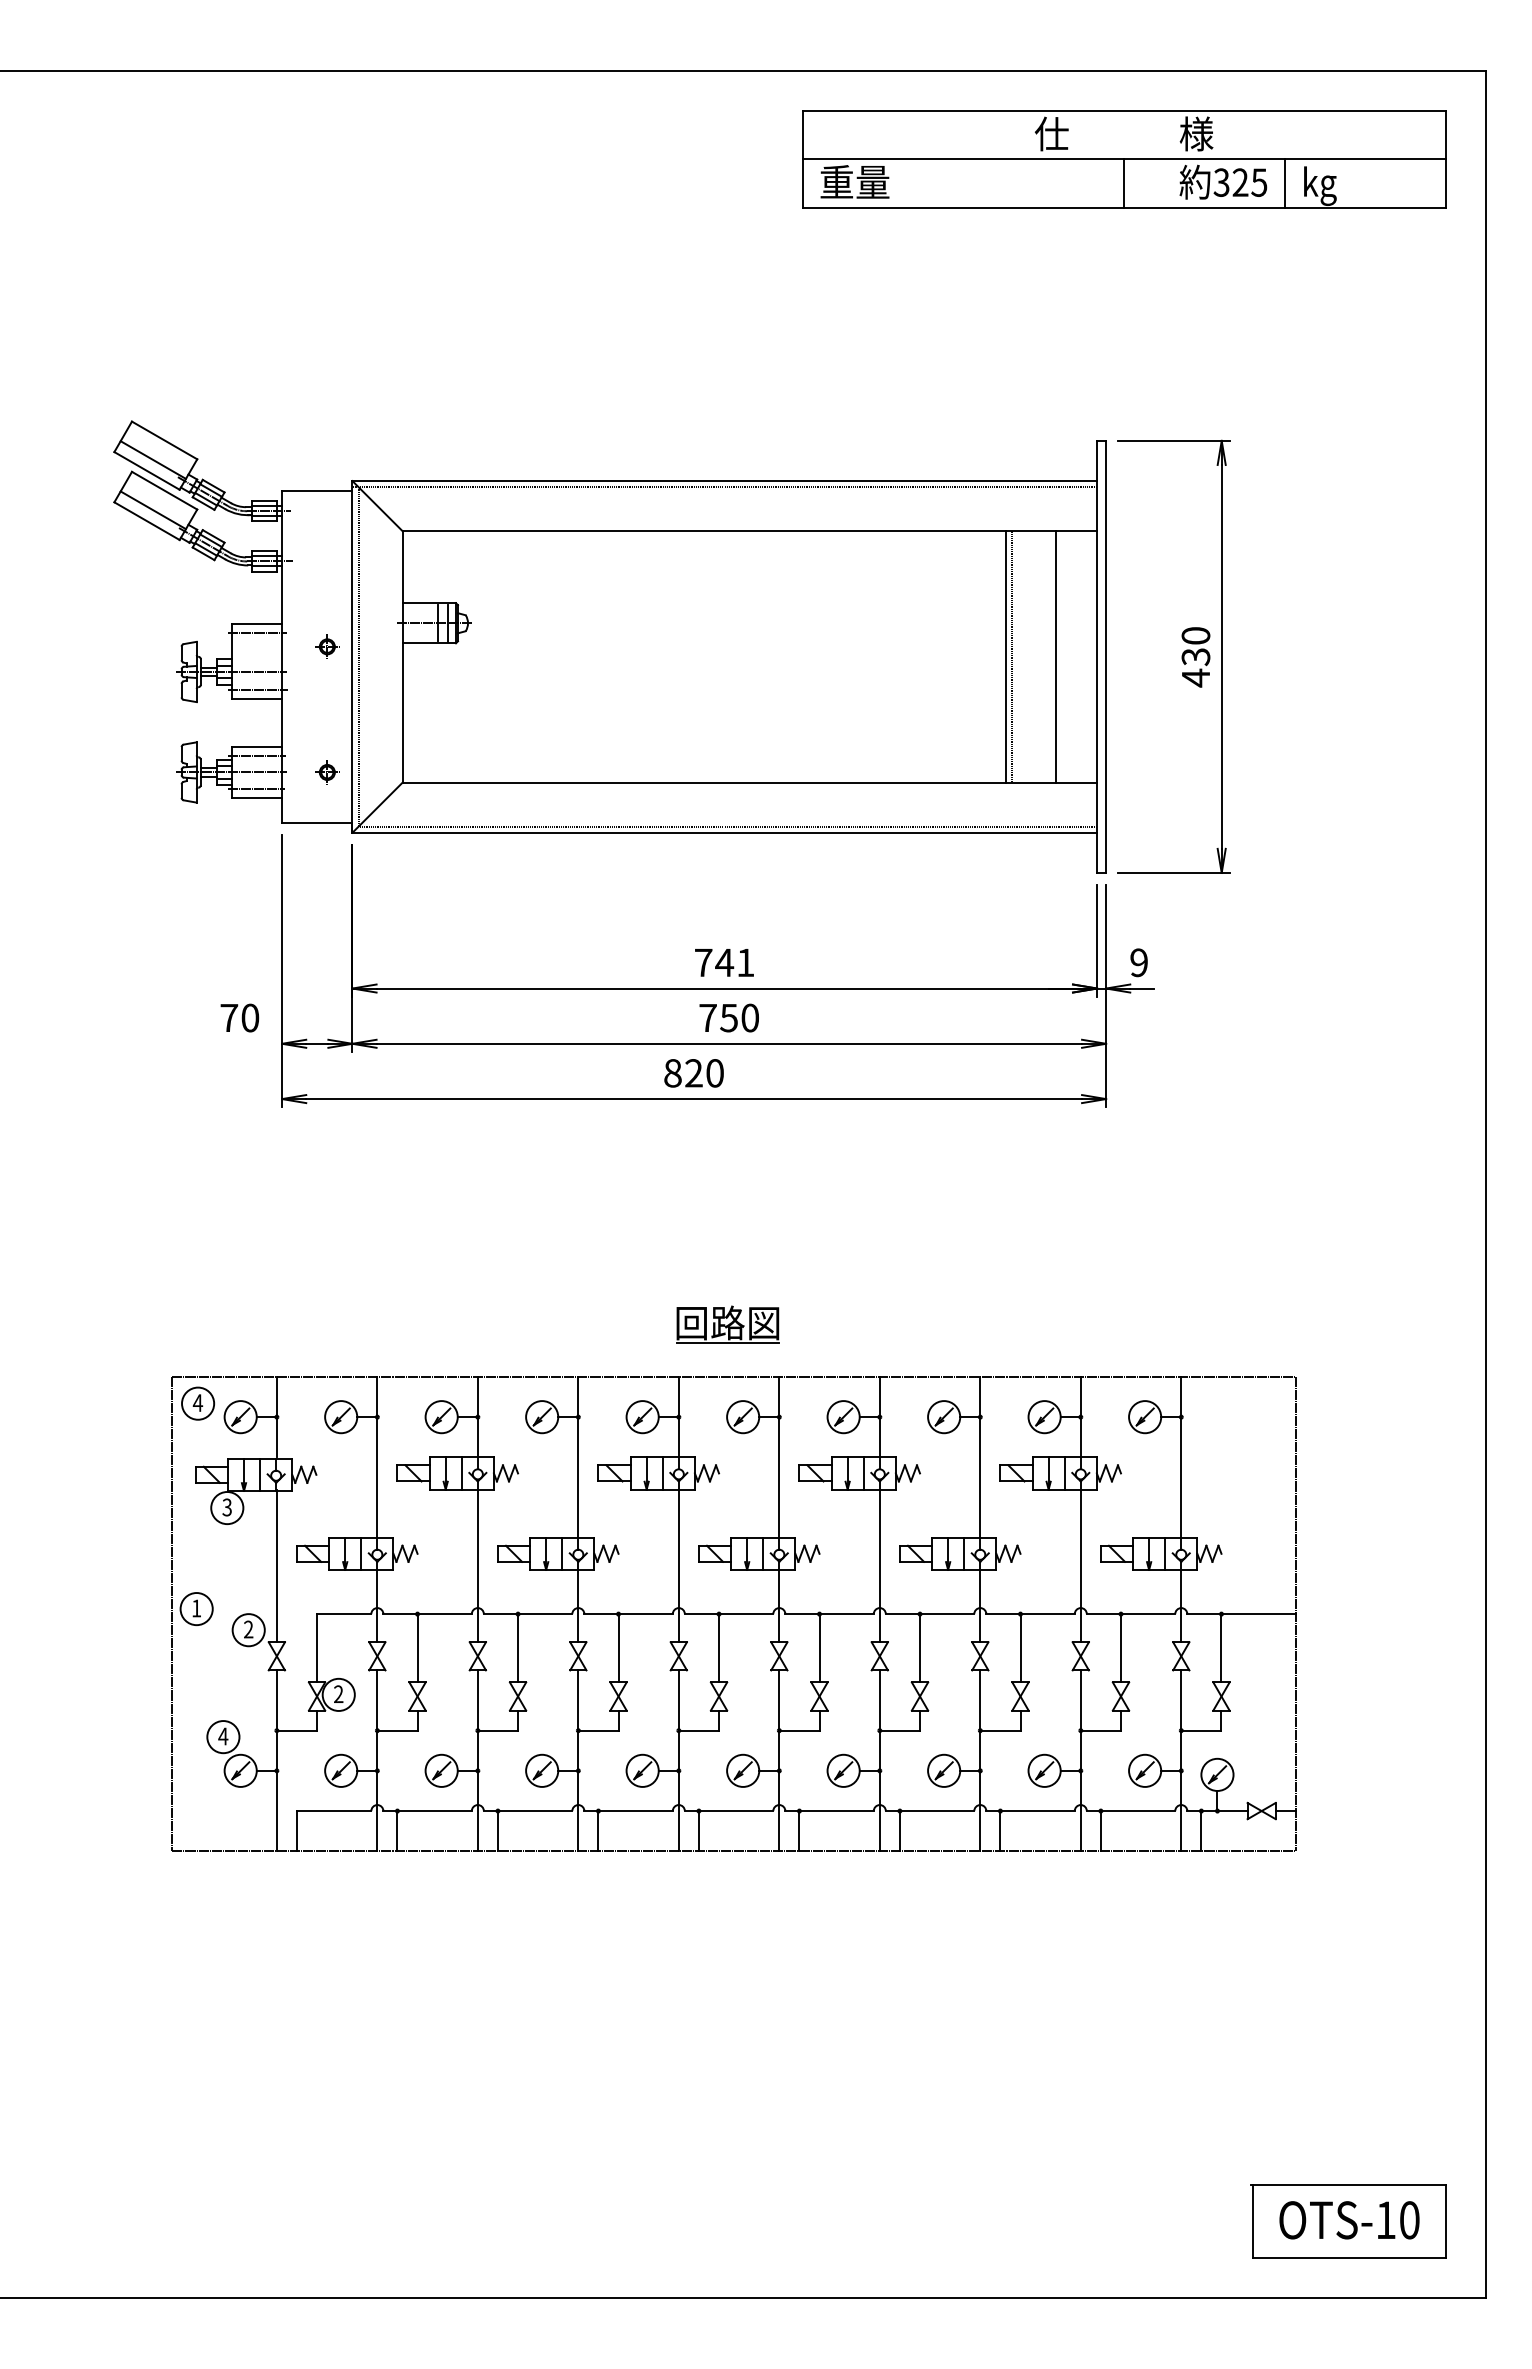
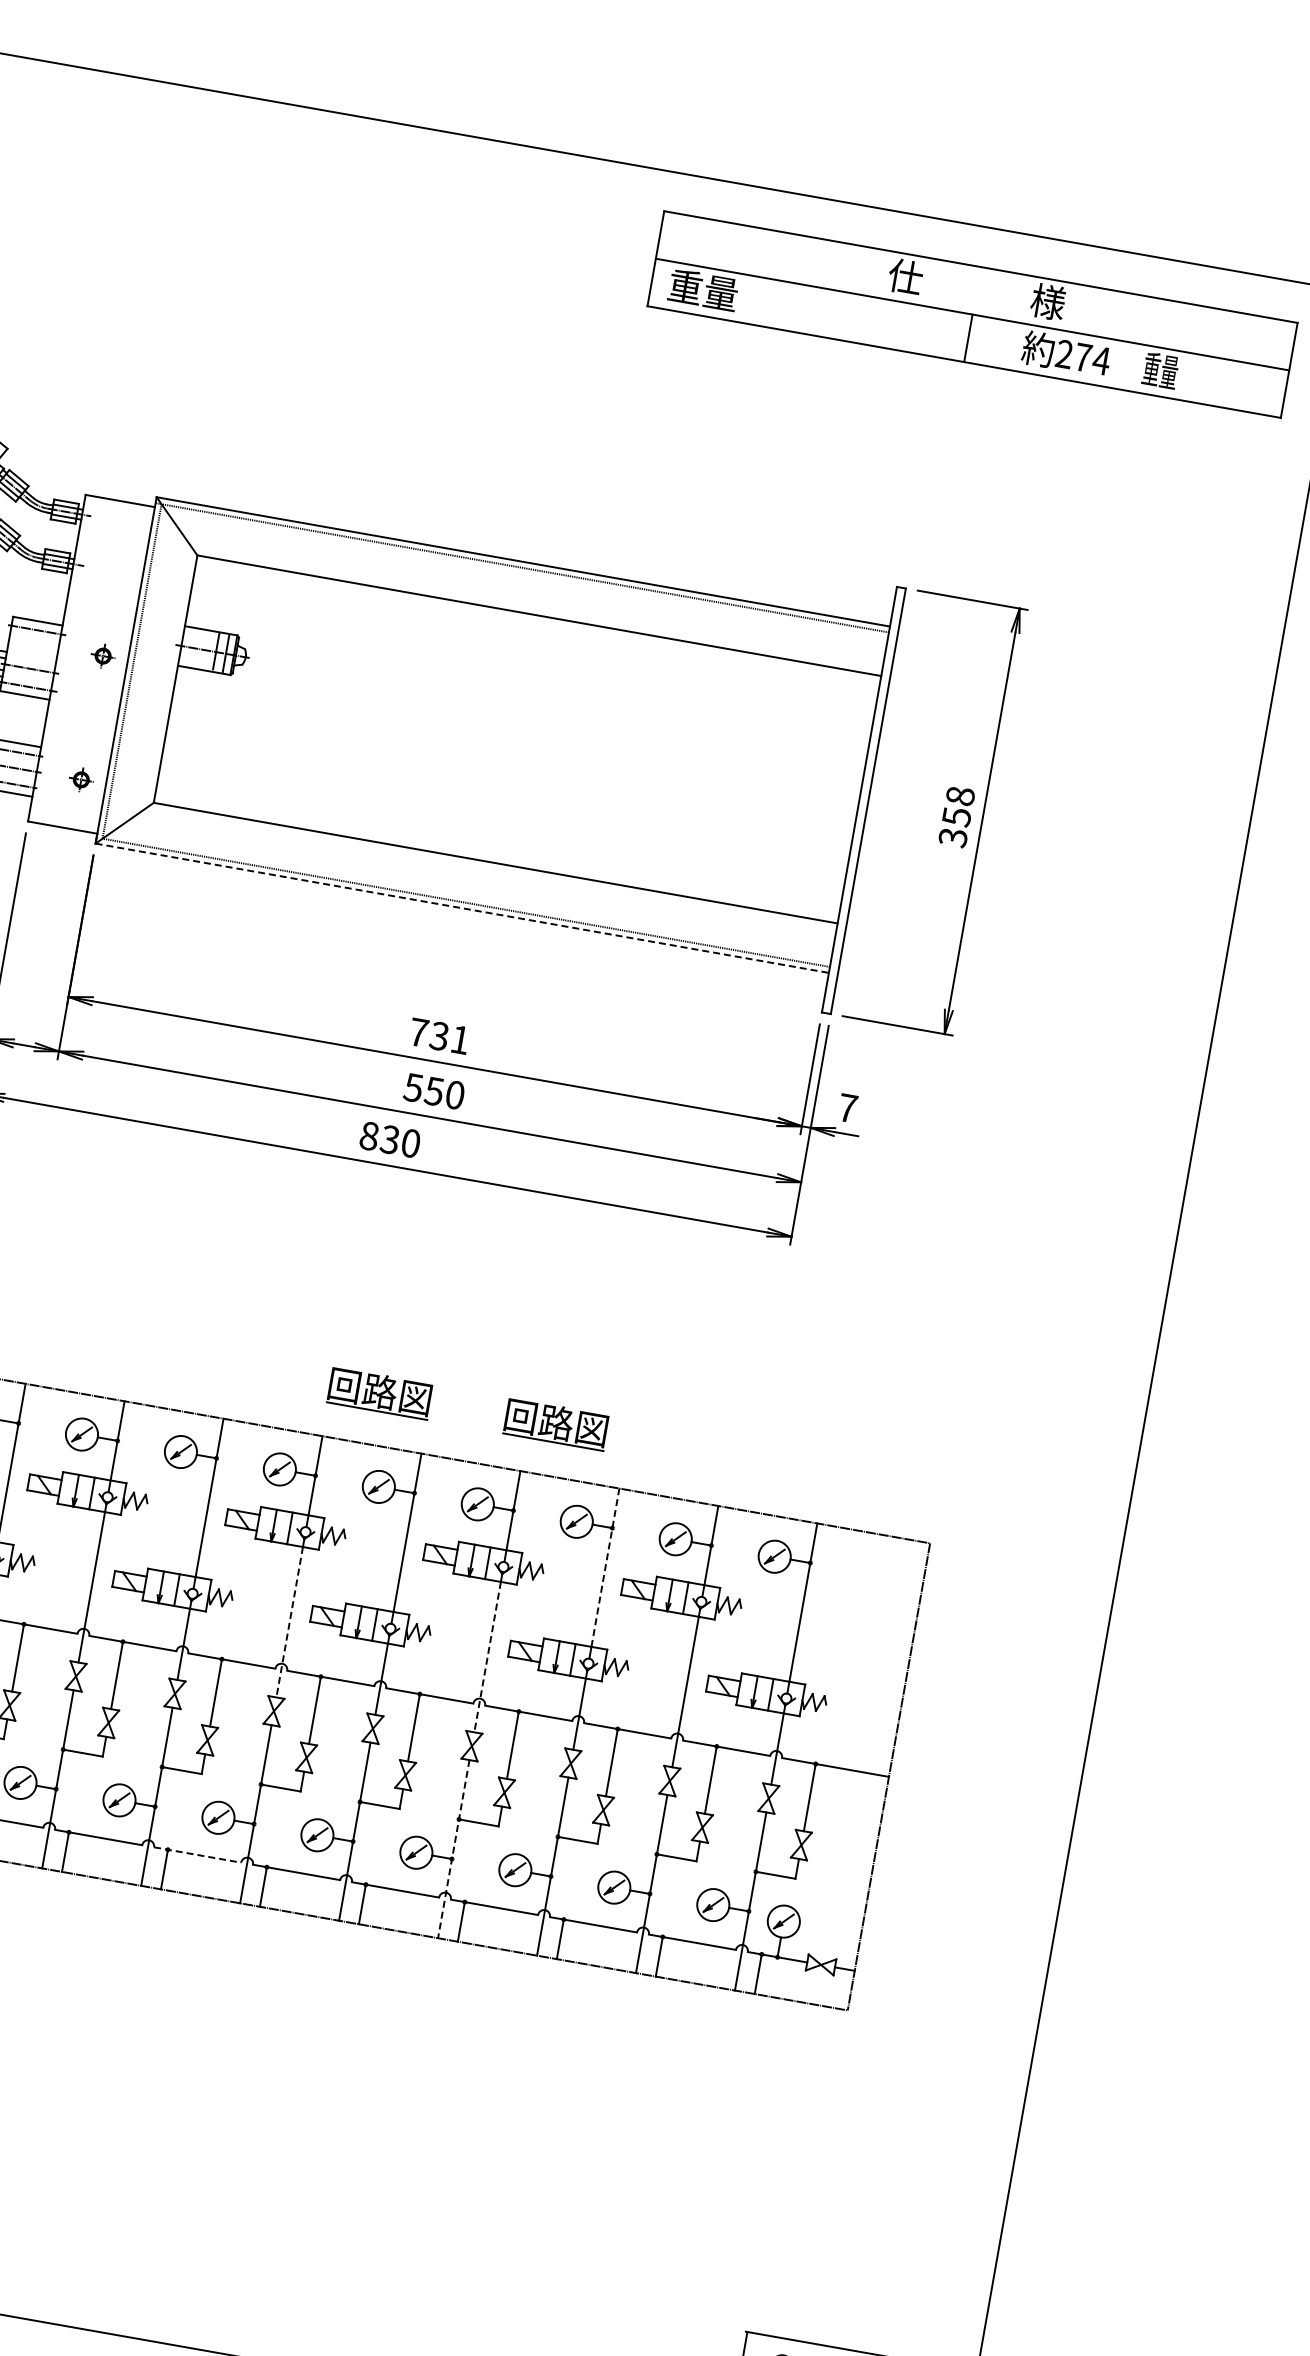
text: (1240, 182) -> (1083, 357), 325 -> 274
line: (1285, 183) -> (1127, 366), removed
text: (1319, 185) -> (1160, 374), kg -> 重量
line: (1005, 656) -> (769, 783), removed
line: (1011, 656) -> (775, 784), removed
line: (1055, 656) -> (818, 792), removed
text: (1195, 657) -> (956, 817), 430 -> 358
line: (725, 832) -> (463, 908), solid -> dashed
text: (724, 962) -> (439, 1035), 741 -> 731
text: (1138, 962) -> (847, 1107), 9 -> 7
text: (707, 1018) -> (412, 1088), 750 -> 550
text: (693, 1073) -> (389, 1139), 820 -> 830
part: (906, 1324) -> (555, 1424), added
line: (980, 1456) -> (605, 1566), solid -> dashed
line: (678, 1566) -> (289, 1622), solid -> dashed
line: (879, 1566) -> (487, 1657), solid -> dashed
line: (879, 1761) -> (453, 1849), solid -> dashed
line: (629, 1811) -> (198, 1855), solid -> dashed

